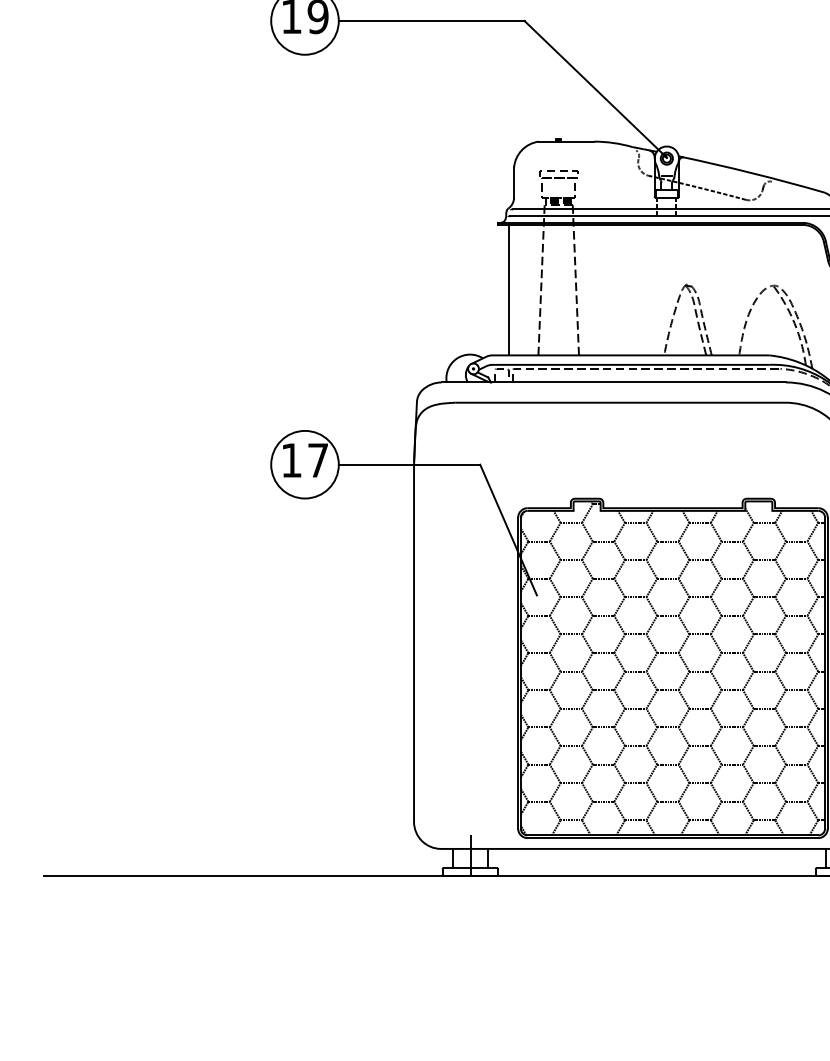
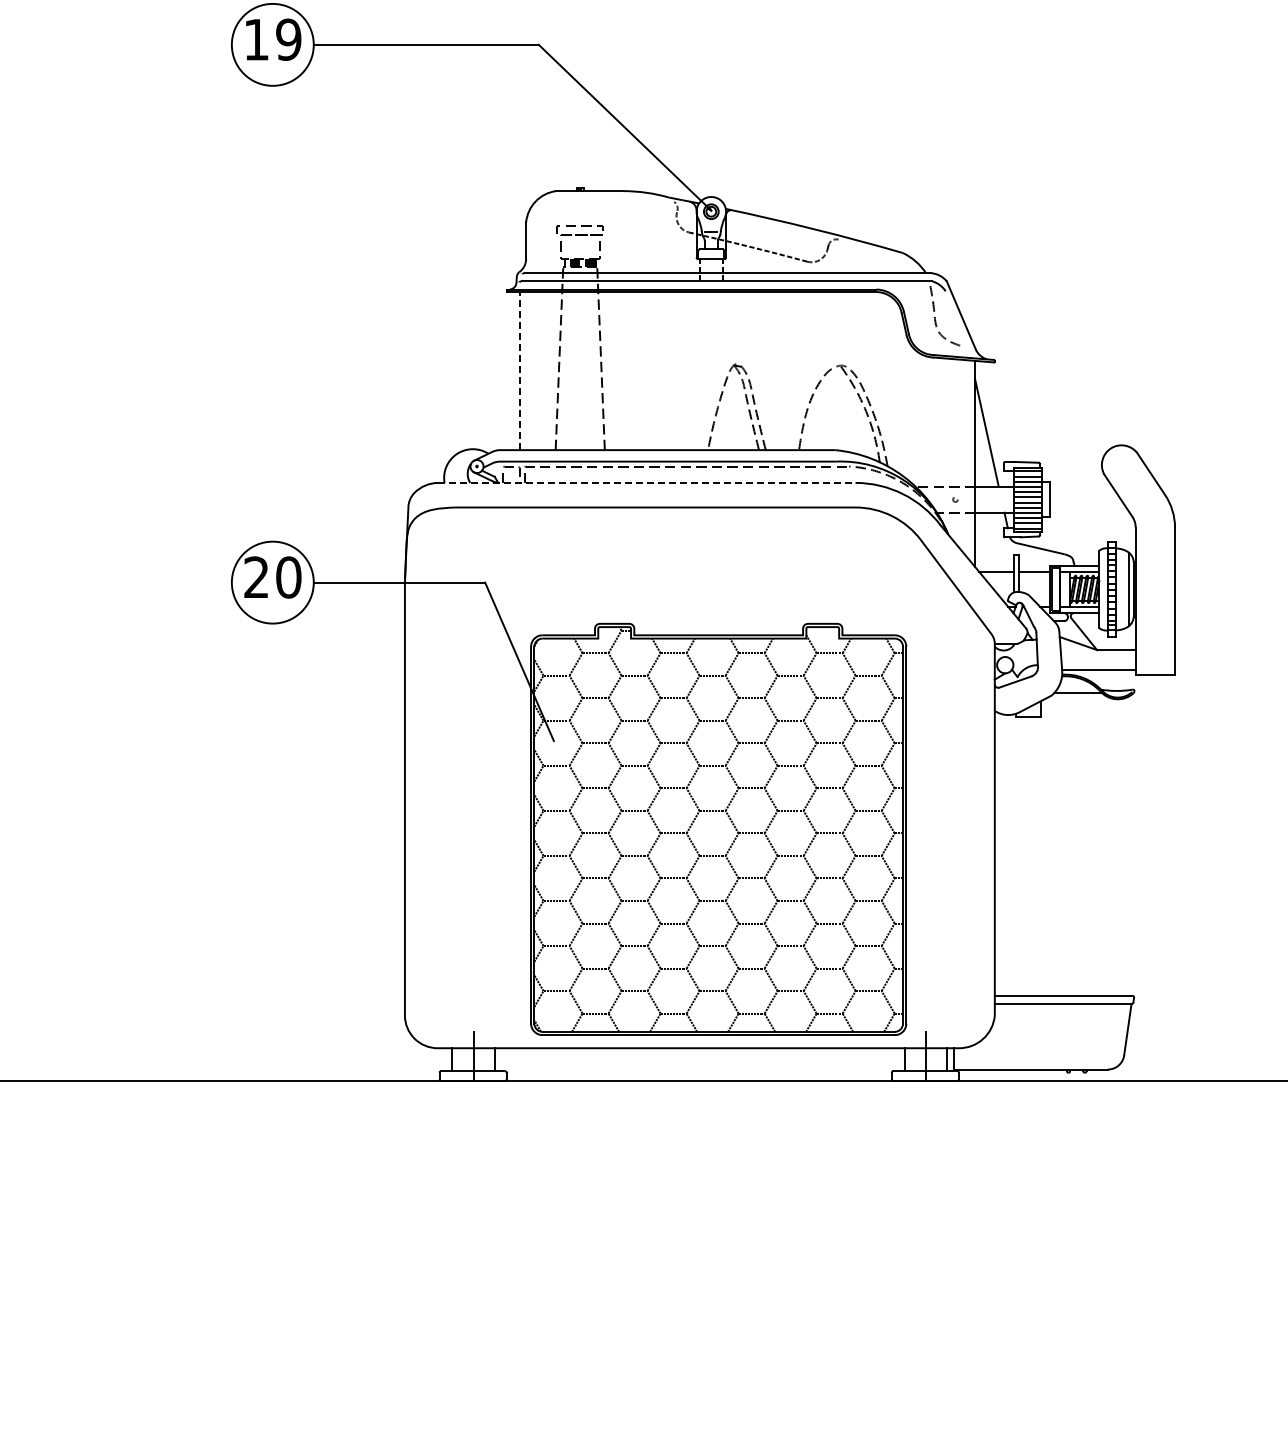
line: (508, 289) -> (519, 370), solid -> dashed
line: (613, 382) -> (646, 482), solid -> dashed
text: (304, 460) -> (272, 577), 17 -> 20

